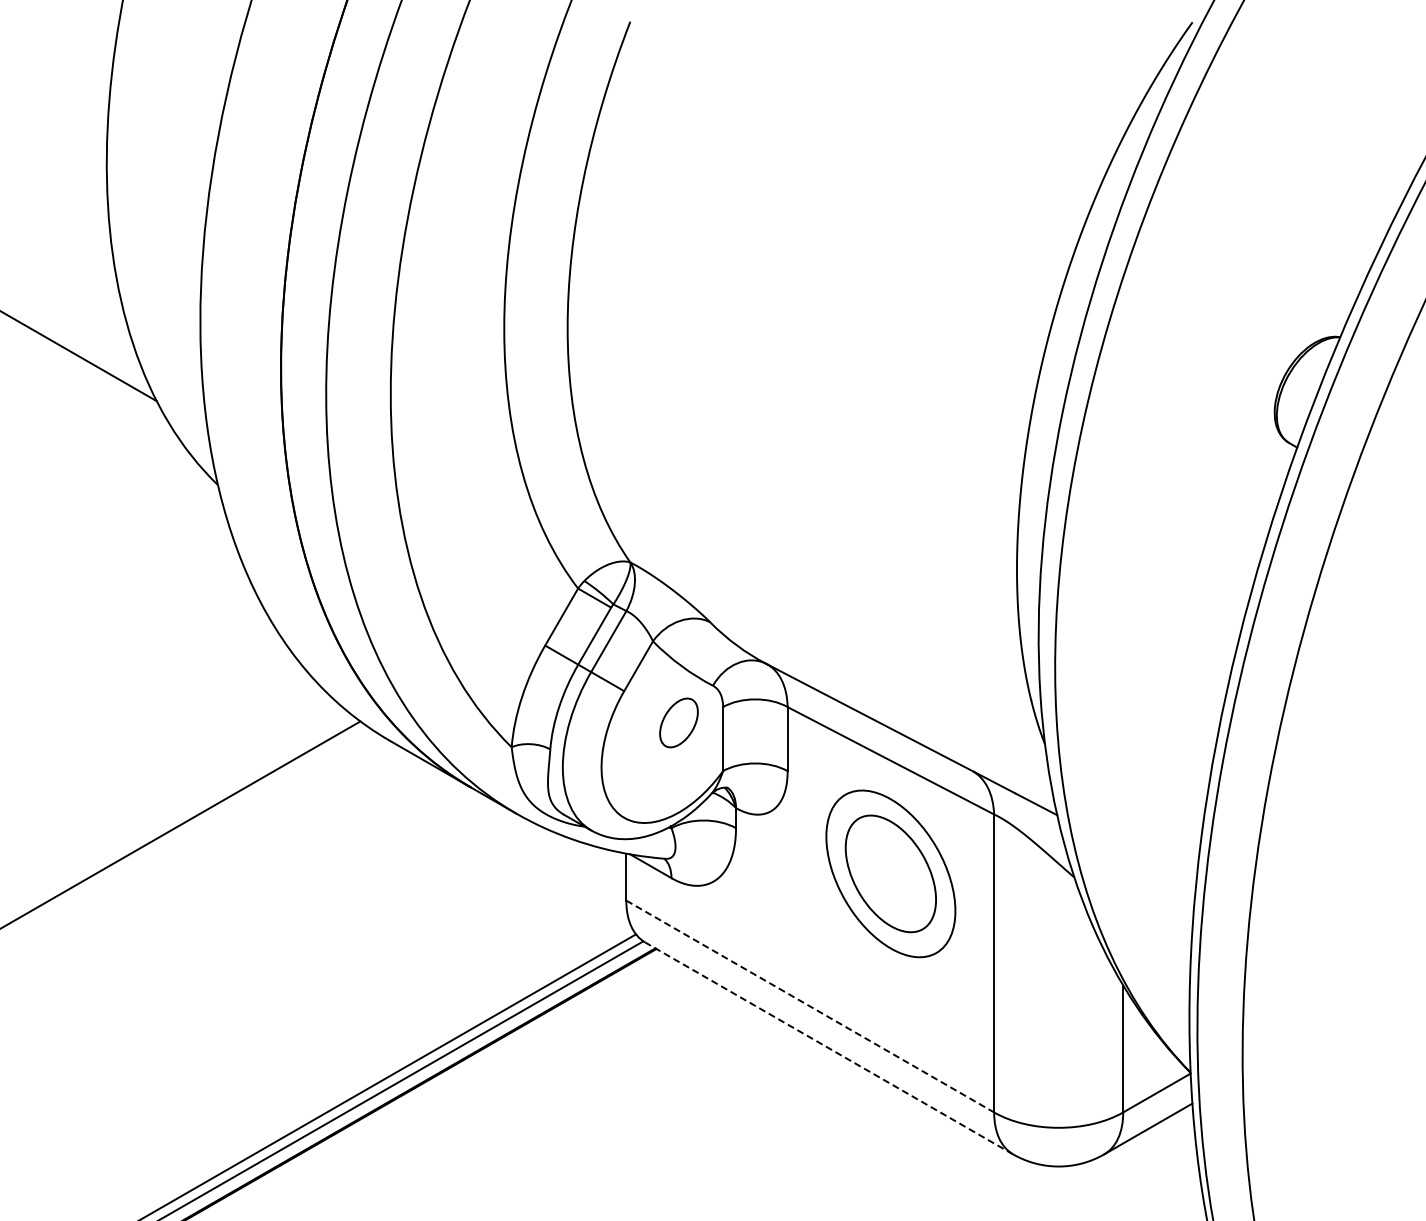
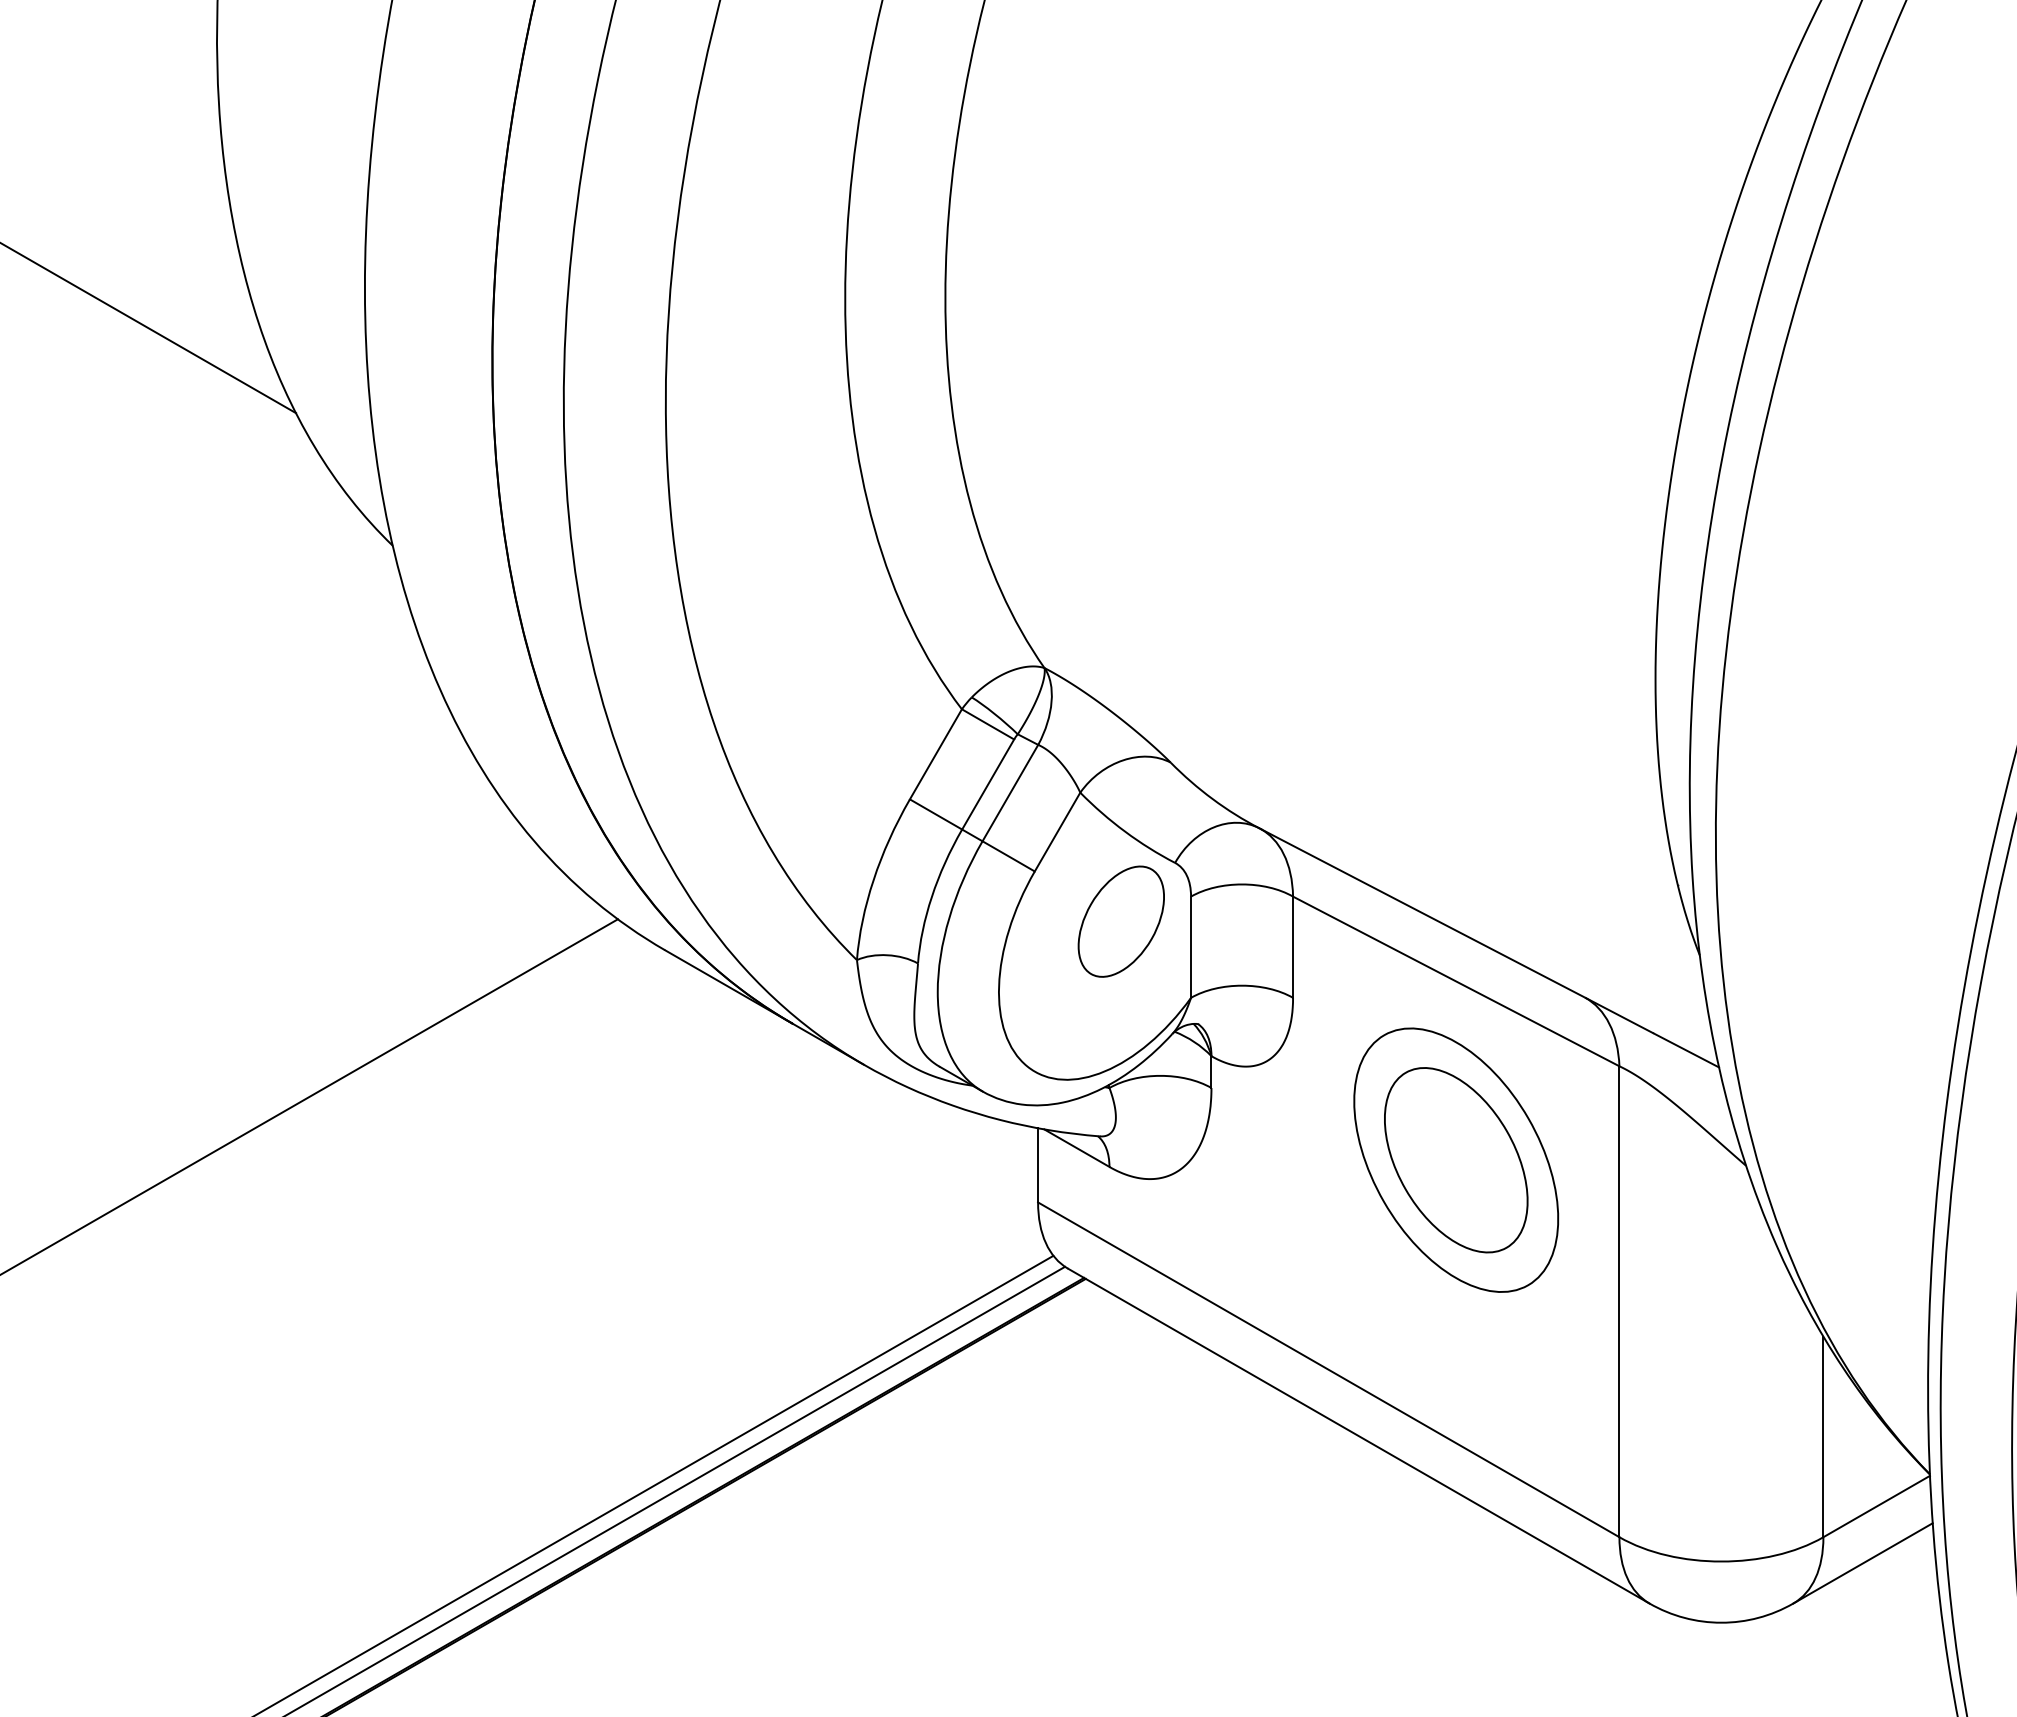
part: (678, 722) -> (1120, 920), size x1.43
line: (810, 1006) -> (1329, 1369), dashed -> solid
line: (828, 1048) -> (1357, 1436), dashed -> solid

